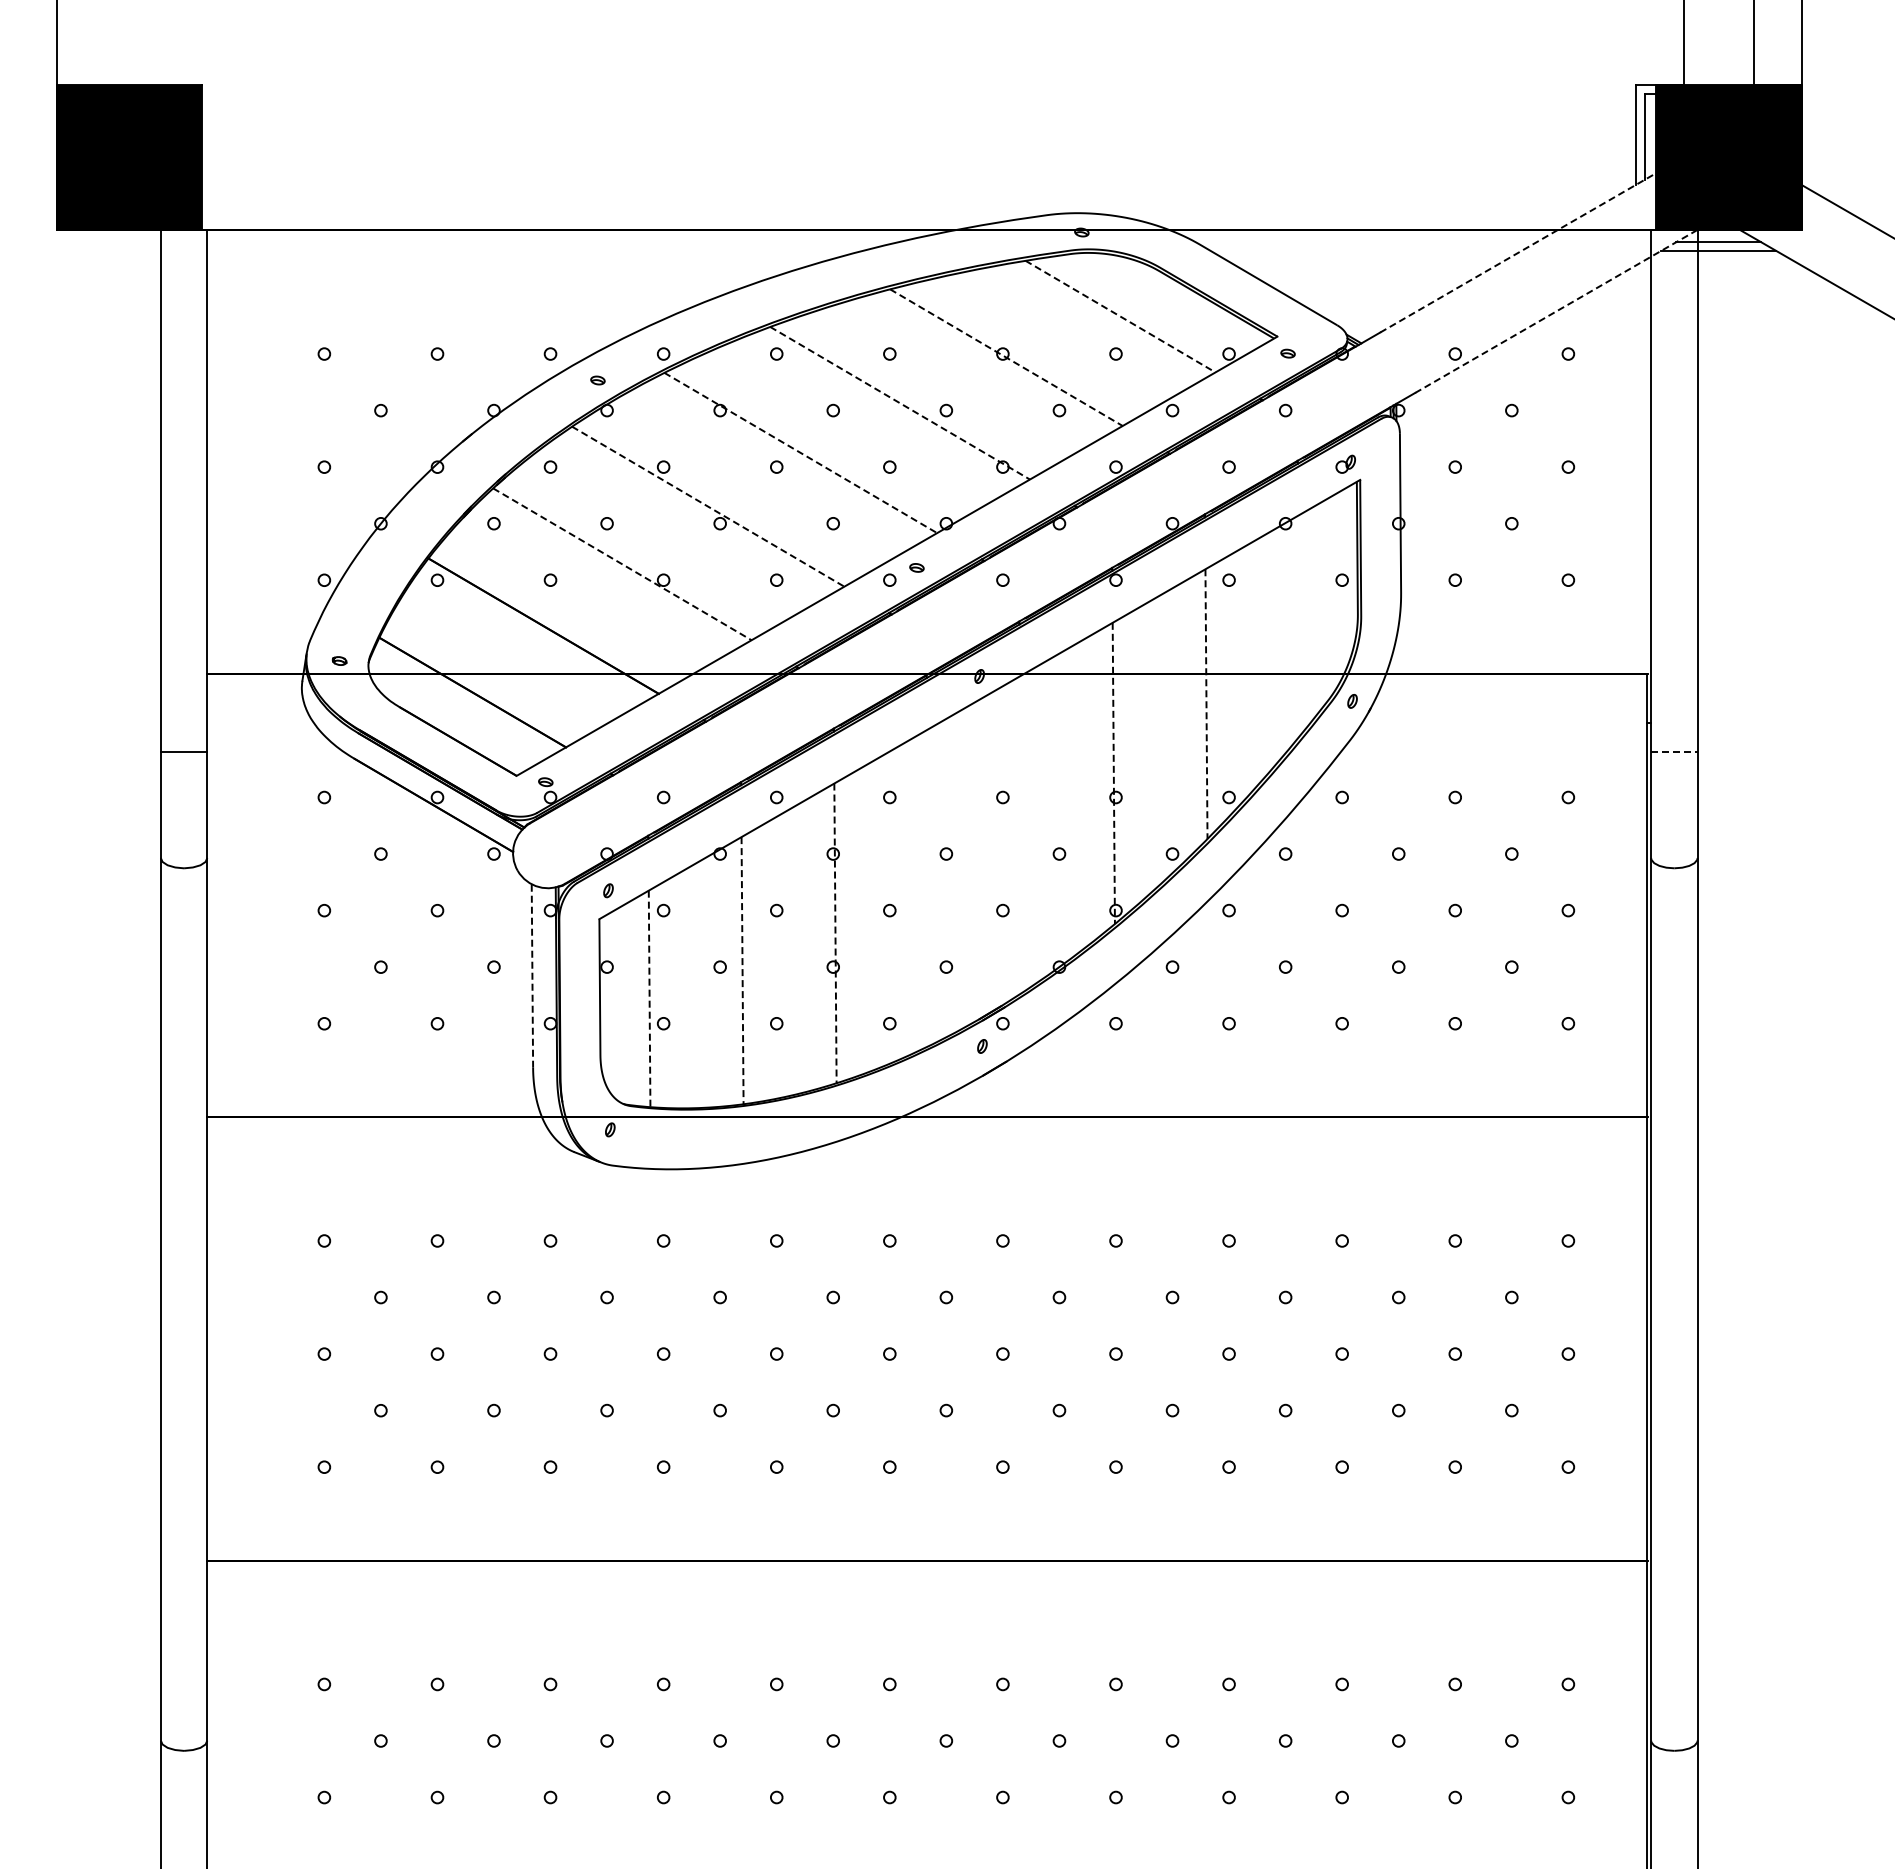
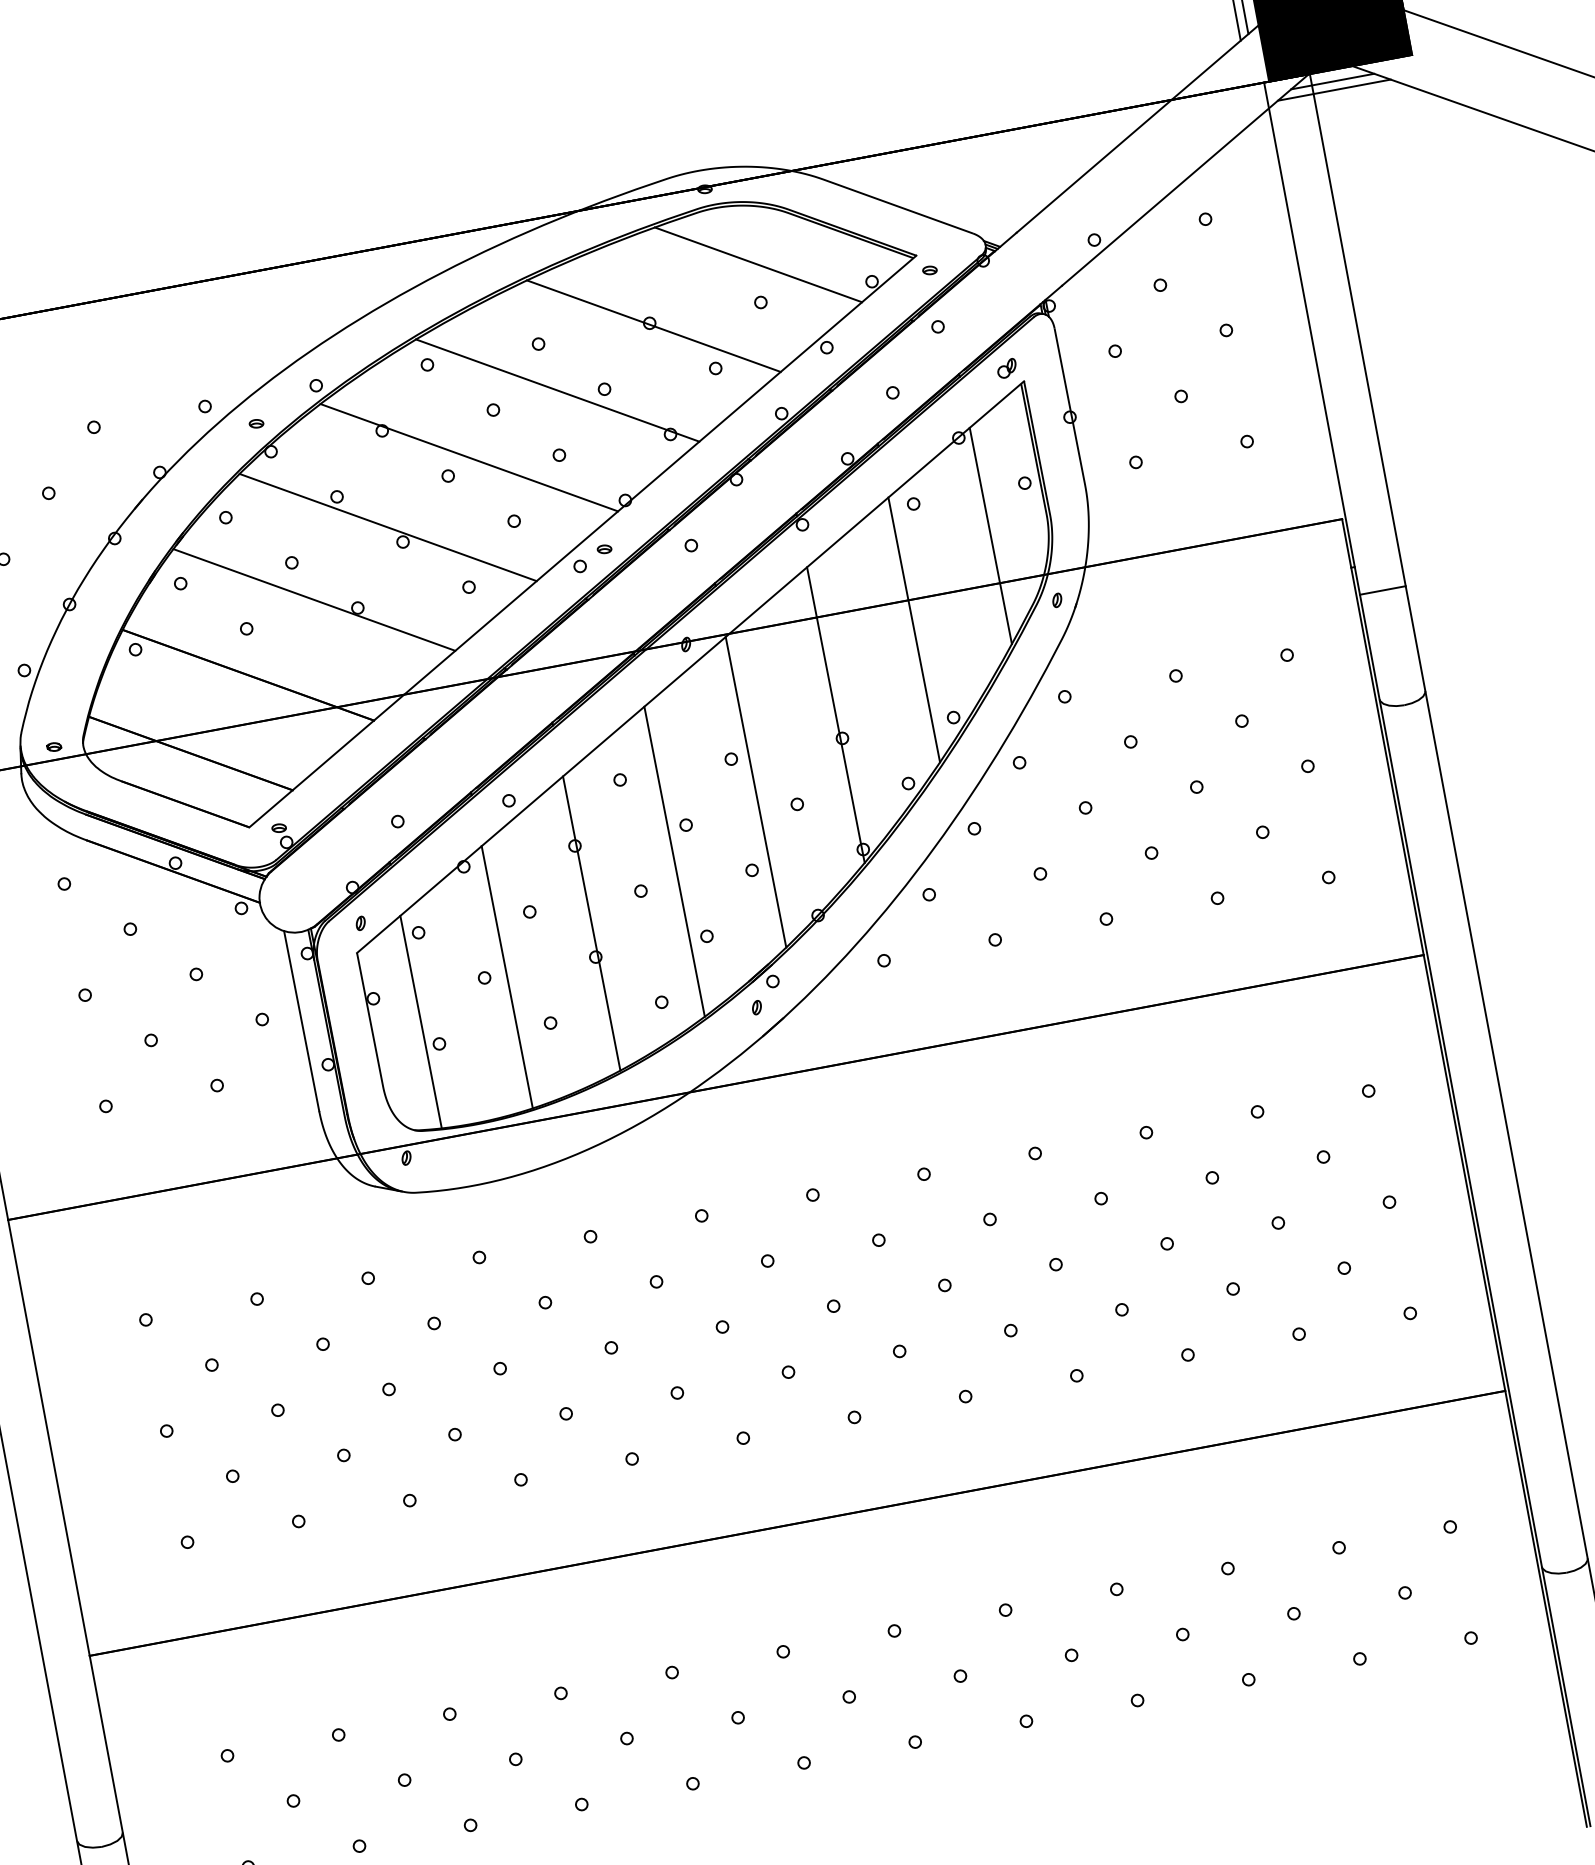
line: (1522, 250) -> (1141, 125), dashed -> solid
line: (1557, 310) -> (1186, 178), dashed -> solid
line: (1120, 316) -> (758, 264), dashed -> solid
line: (1006, 357) -> (653, 326), dashed -> solid
line: (900, 403) -> (558, 390), dashed -> solid
line: (801, 453) -> (470, 458), dashed -> solid
line: (708, 506) -> (388, 527), dashed -> solid
line: (622, 564) -> (314, 600), dashed -> solid
line: (1298, 625) -> (990, 535), added
line: (1206, 704) -> (914, 630), dashed -> solid
line: (1674, 751) -> (1382, 590), dashed -> solid
line: (1113, 773) -> (835, 715), dashed -> solid
line: (1020, 834) -> (755, 792), added
line: (928, 887) -> (674, 861), added
line: (835, 933) -> (591, 923), dashed -> solid
line: (742, 970) -> (507, 977), dashed -> solid
line: (532, 975) -> (301, 1020), dashed -> solid
line: (649, 999) -> (421, 1022), dashed -> solid

